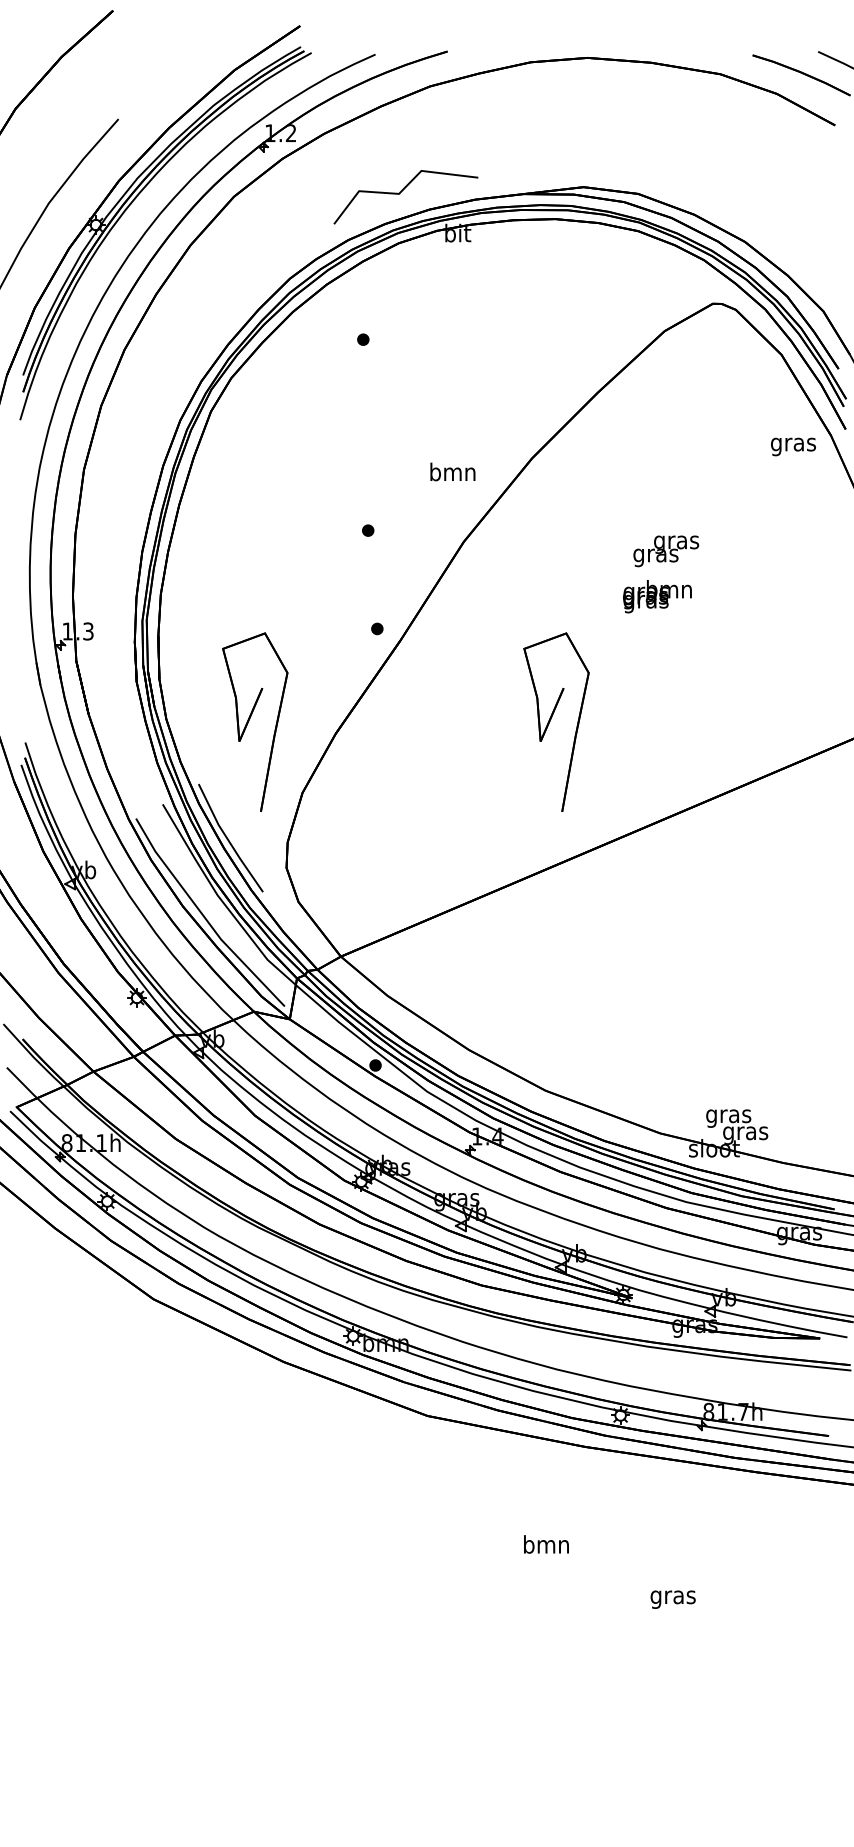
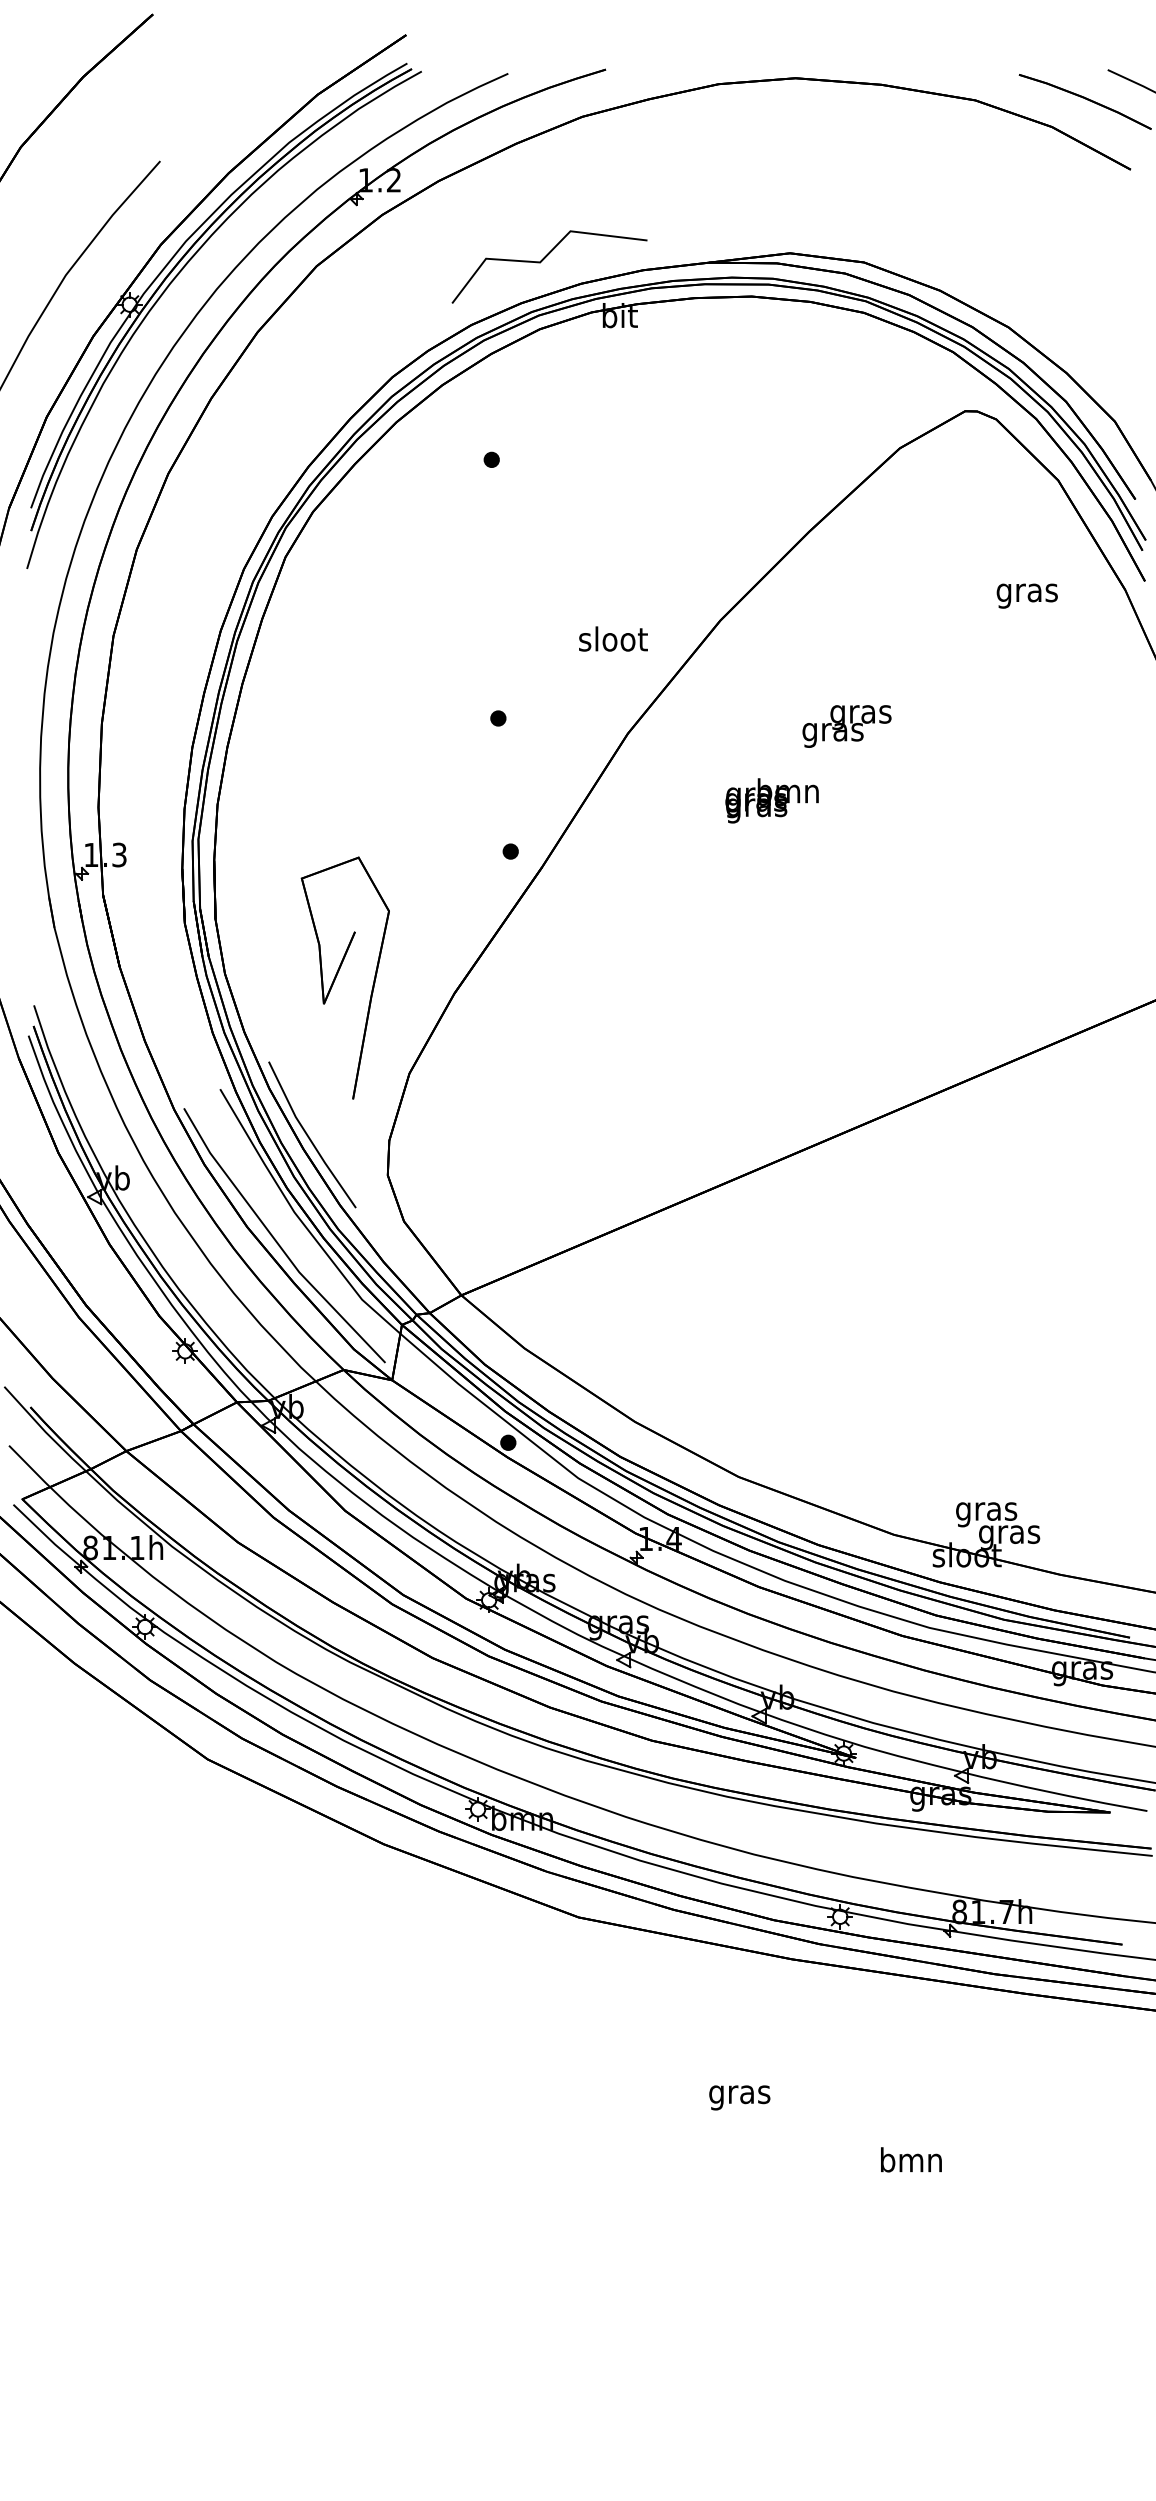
text: (792, 446) -> (1026, 595), moved
text: (453, 471) -> (613, 638), bmn -> sloot
text: (665, 551) -> (846, 726), moved
text: (657, 596) -> (771, 800), moved
part: (551, 718) -> (746, 973), removed
text: (546, 1546) -> (739, 2094), bmn -> gras
text: (673, 1596) -> (911, 2162), gras -> bmn

